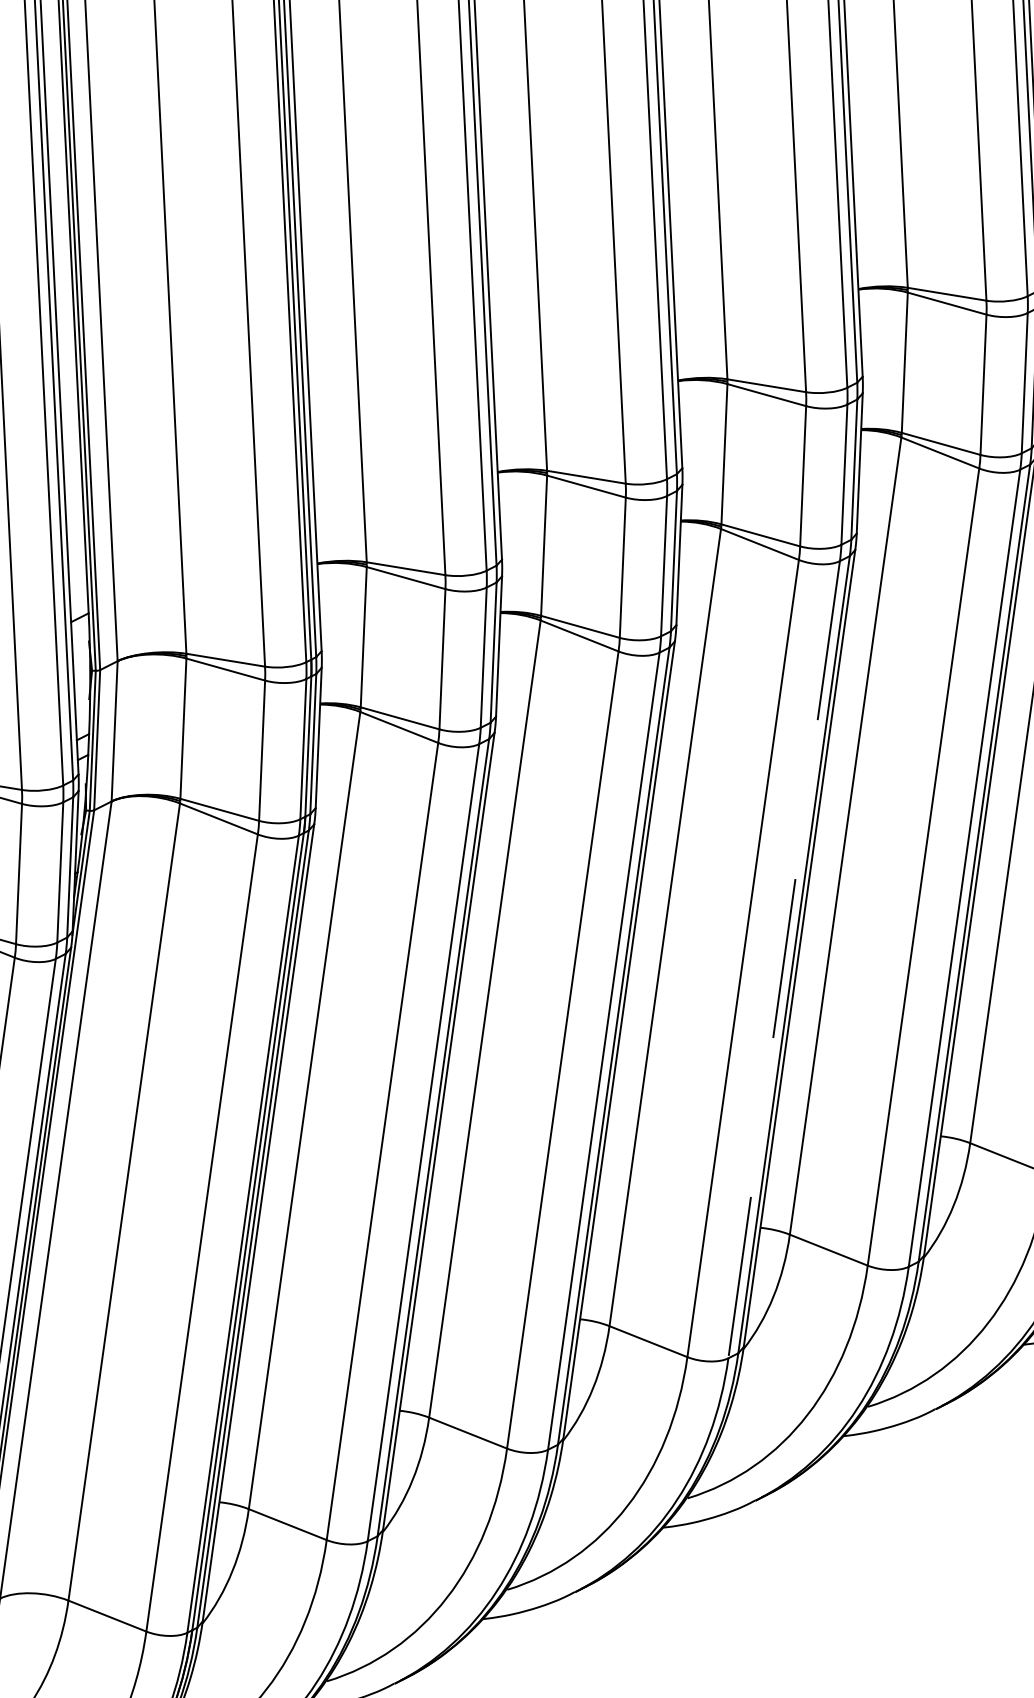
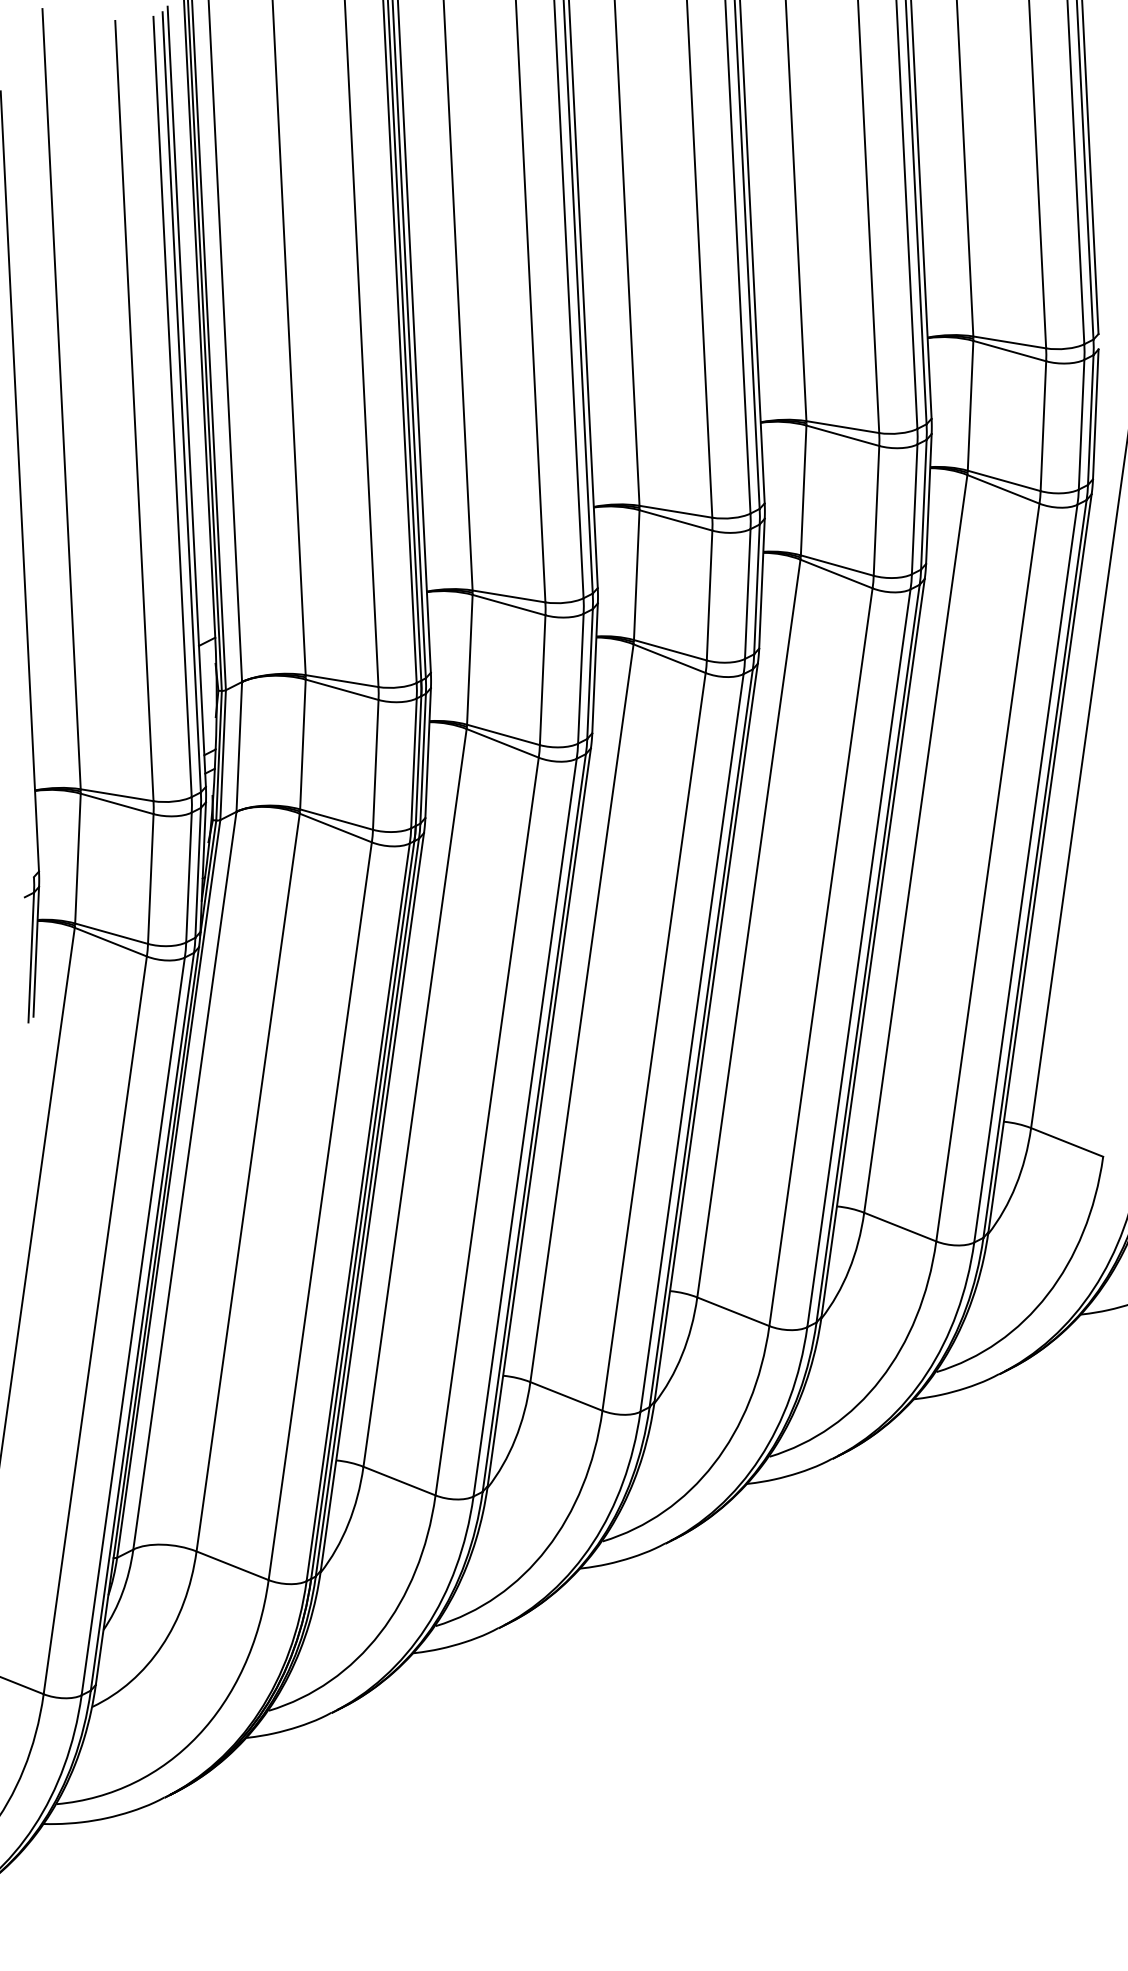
line: (783, 959) -> (858, 958), dashed -> solid

